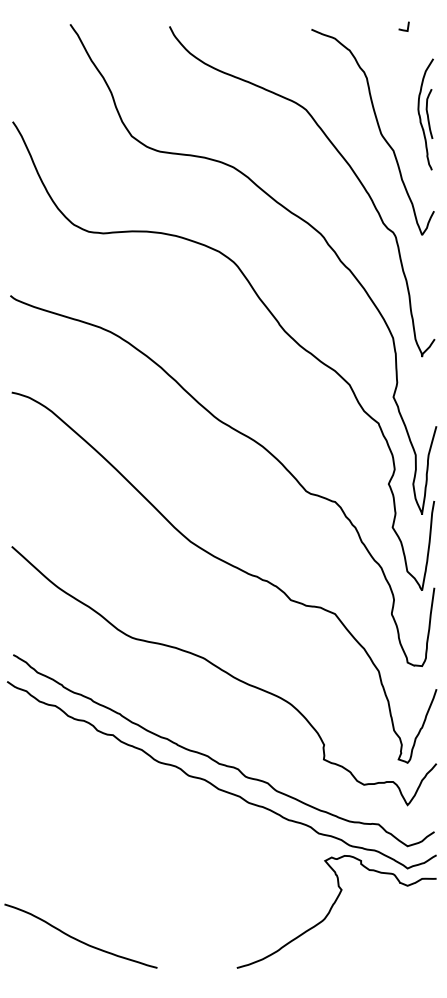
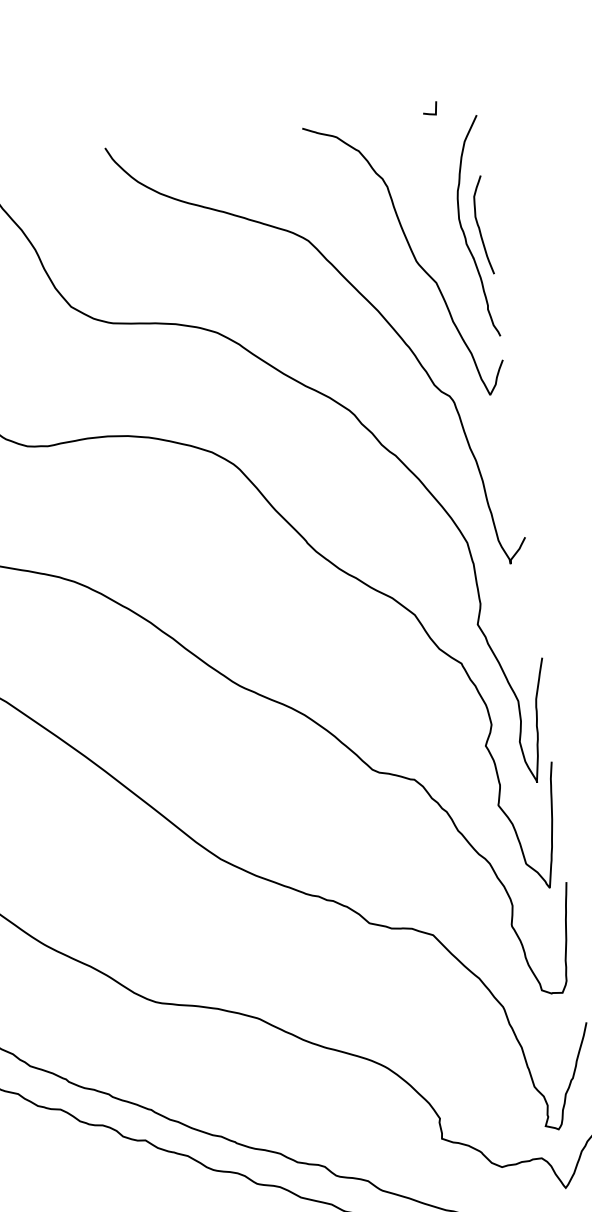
part: (425, 114) -> (474, 227), size x1.43

